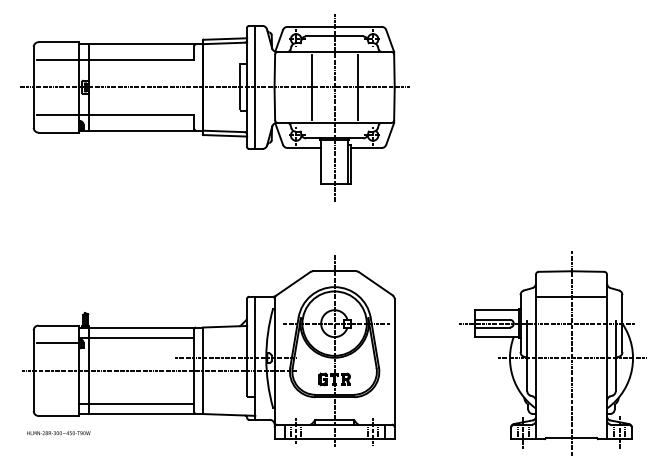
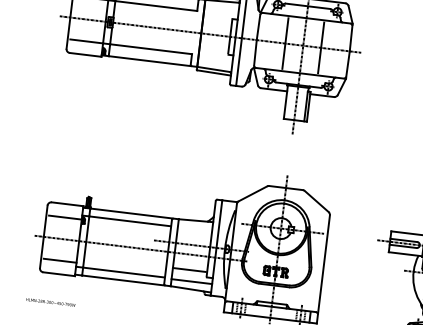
line: (223, 390) -> (188, 269), added
line: (58, 398) -> (60, 260), added
line: (228, 404) -> (191, 281), added
text: (58, 433) -> (50, 302), moved

